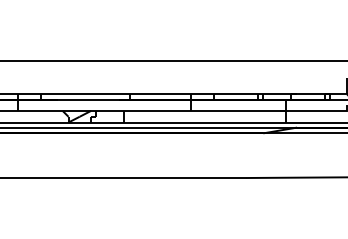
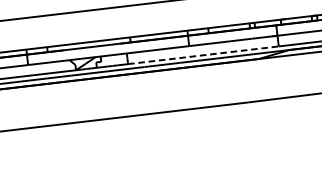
line: (205, 122) -> (203, 55), solid -> dashed

